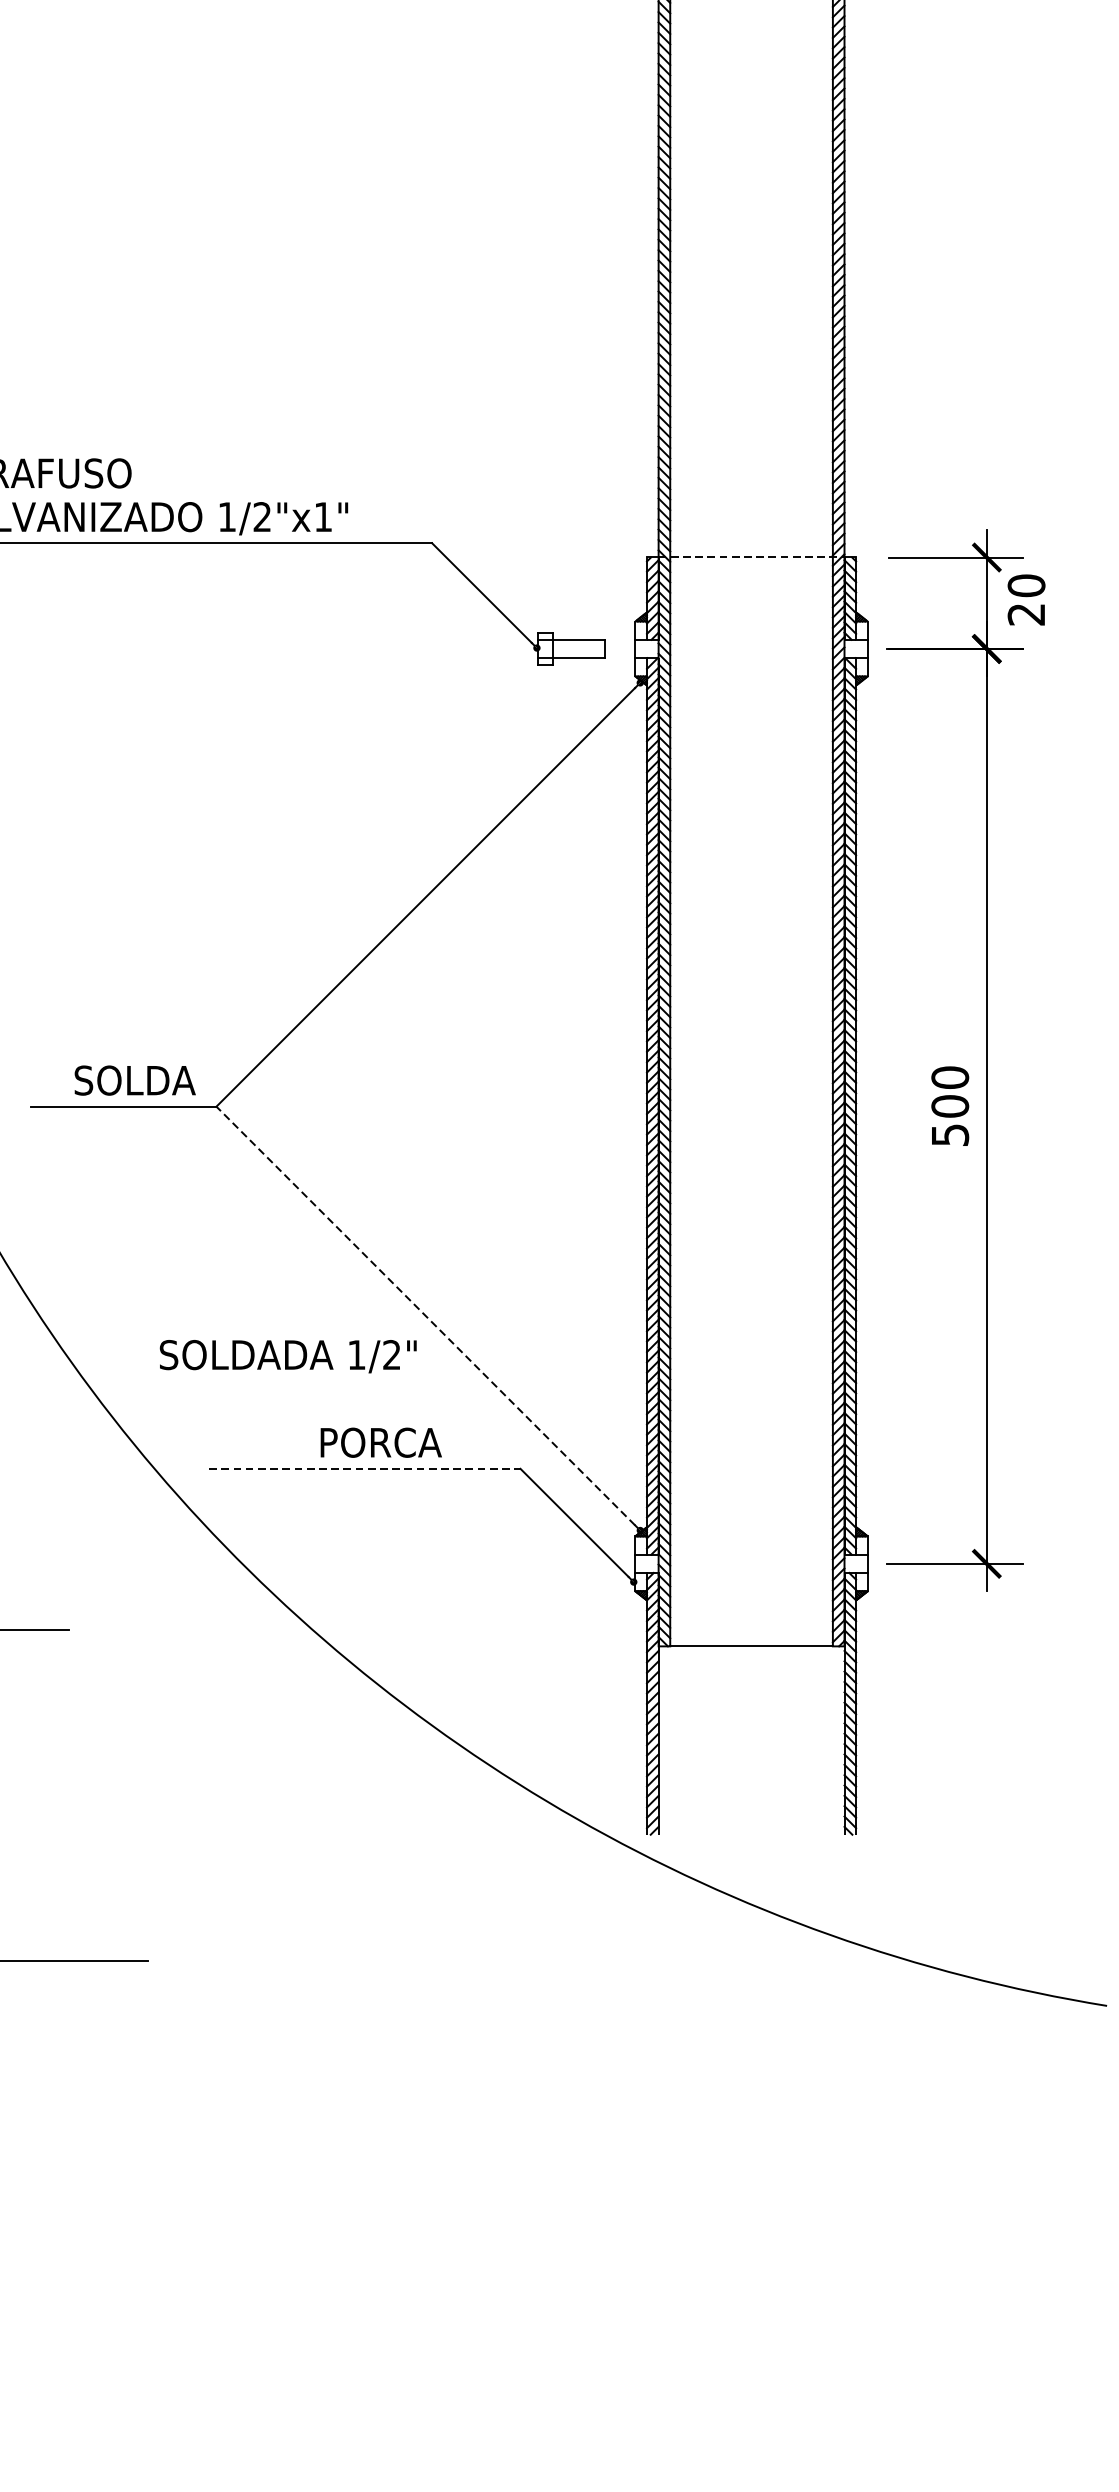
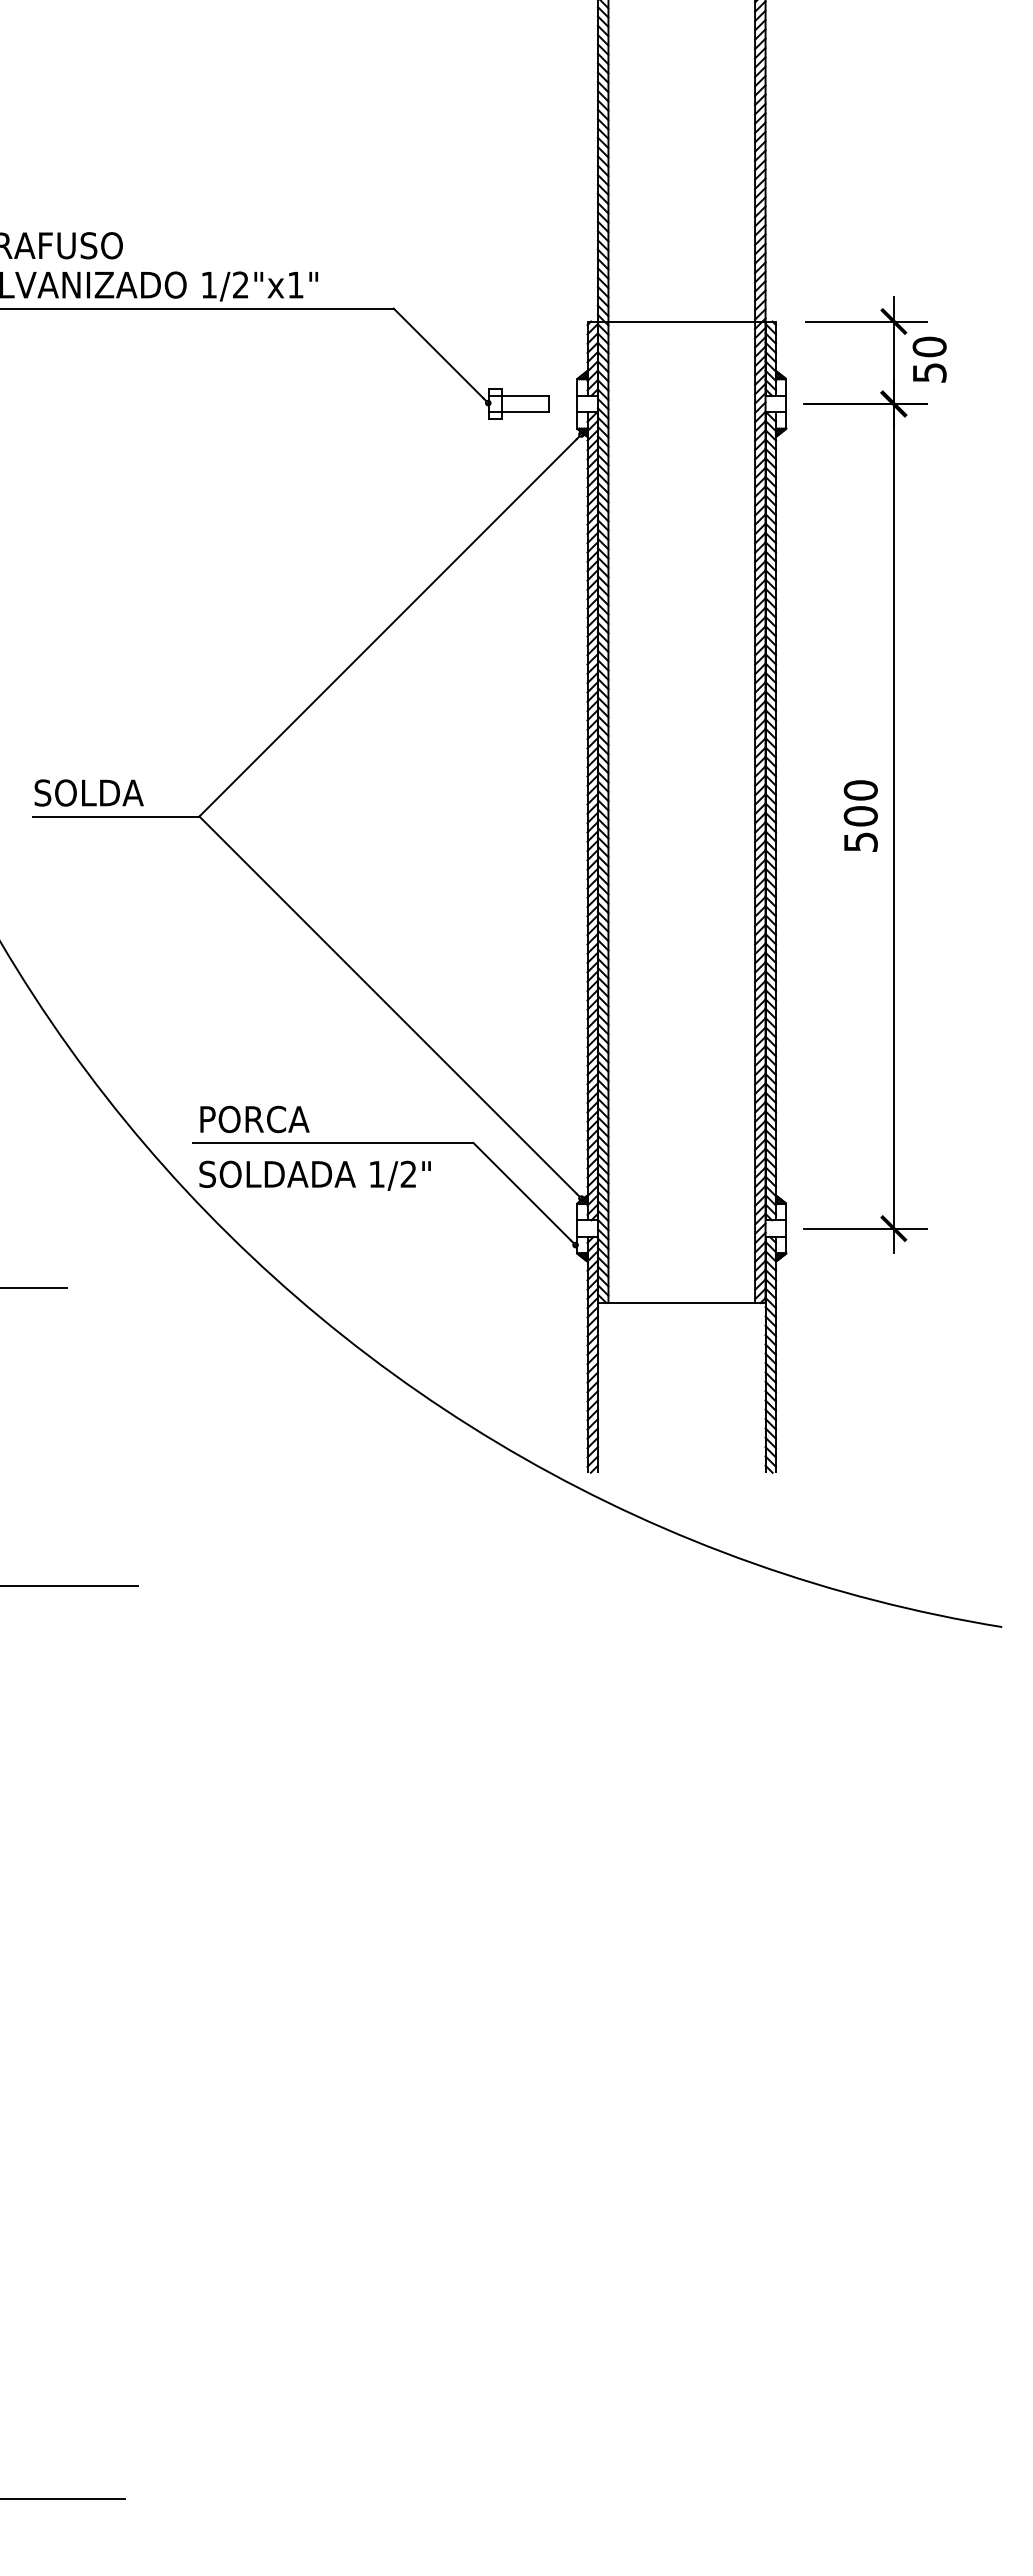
line: (751, 557) -> (681, 321), dashed -> solid
text: (1026, 614) -> (929, 372), 20 -> 50
text: (134, 1080) -> (88, 792), moved
line: (426, 1316) -> (388, 1005), dashed -> solid
text: (287, 1356) -> (314, 1175), moved
text: (380, 1442) -> (254, 1119), moved
line: (365, 1468) -> (333, 1142), dashed -> solid

